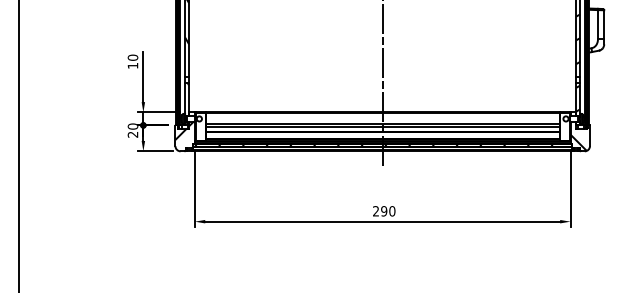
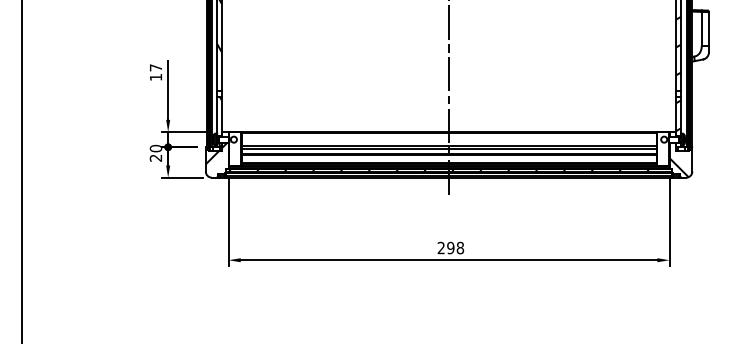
text: (132, 57) -> (155, 67), 10 -> 17
text: (392, 210) -> (460, 247), 290 -> 298

